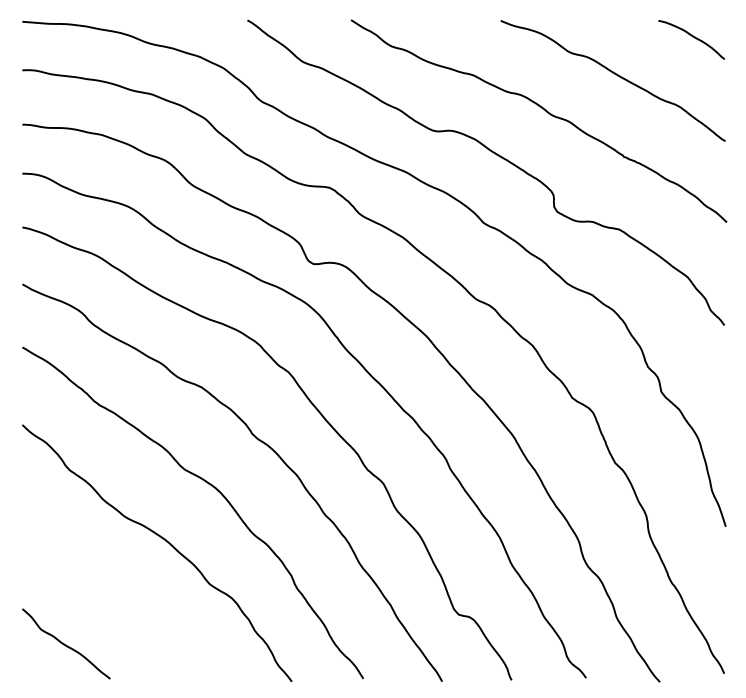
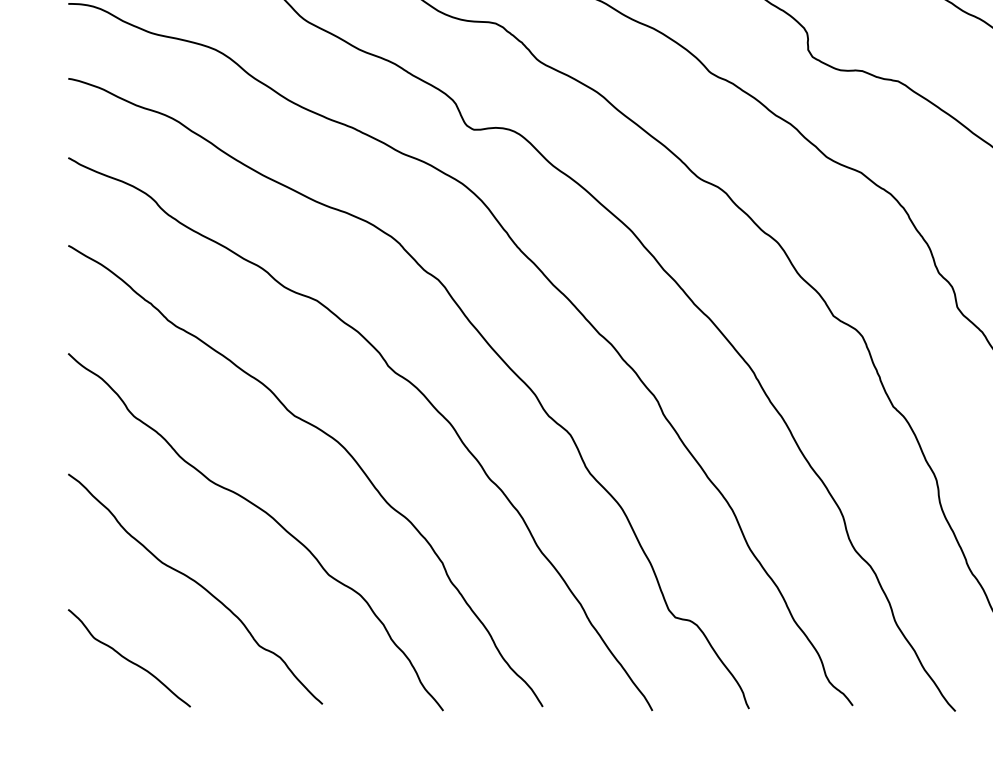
curve: (115, 591) -> (197, 585), added

